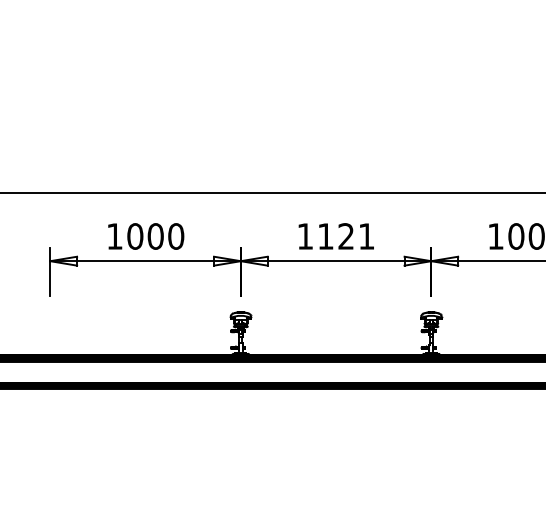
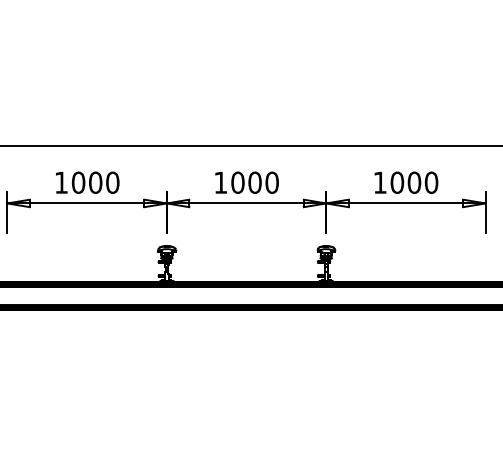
text: (345, 236) -> (254, 182), 1121 -> 1000

